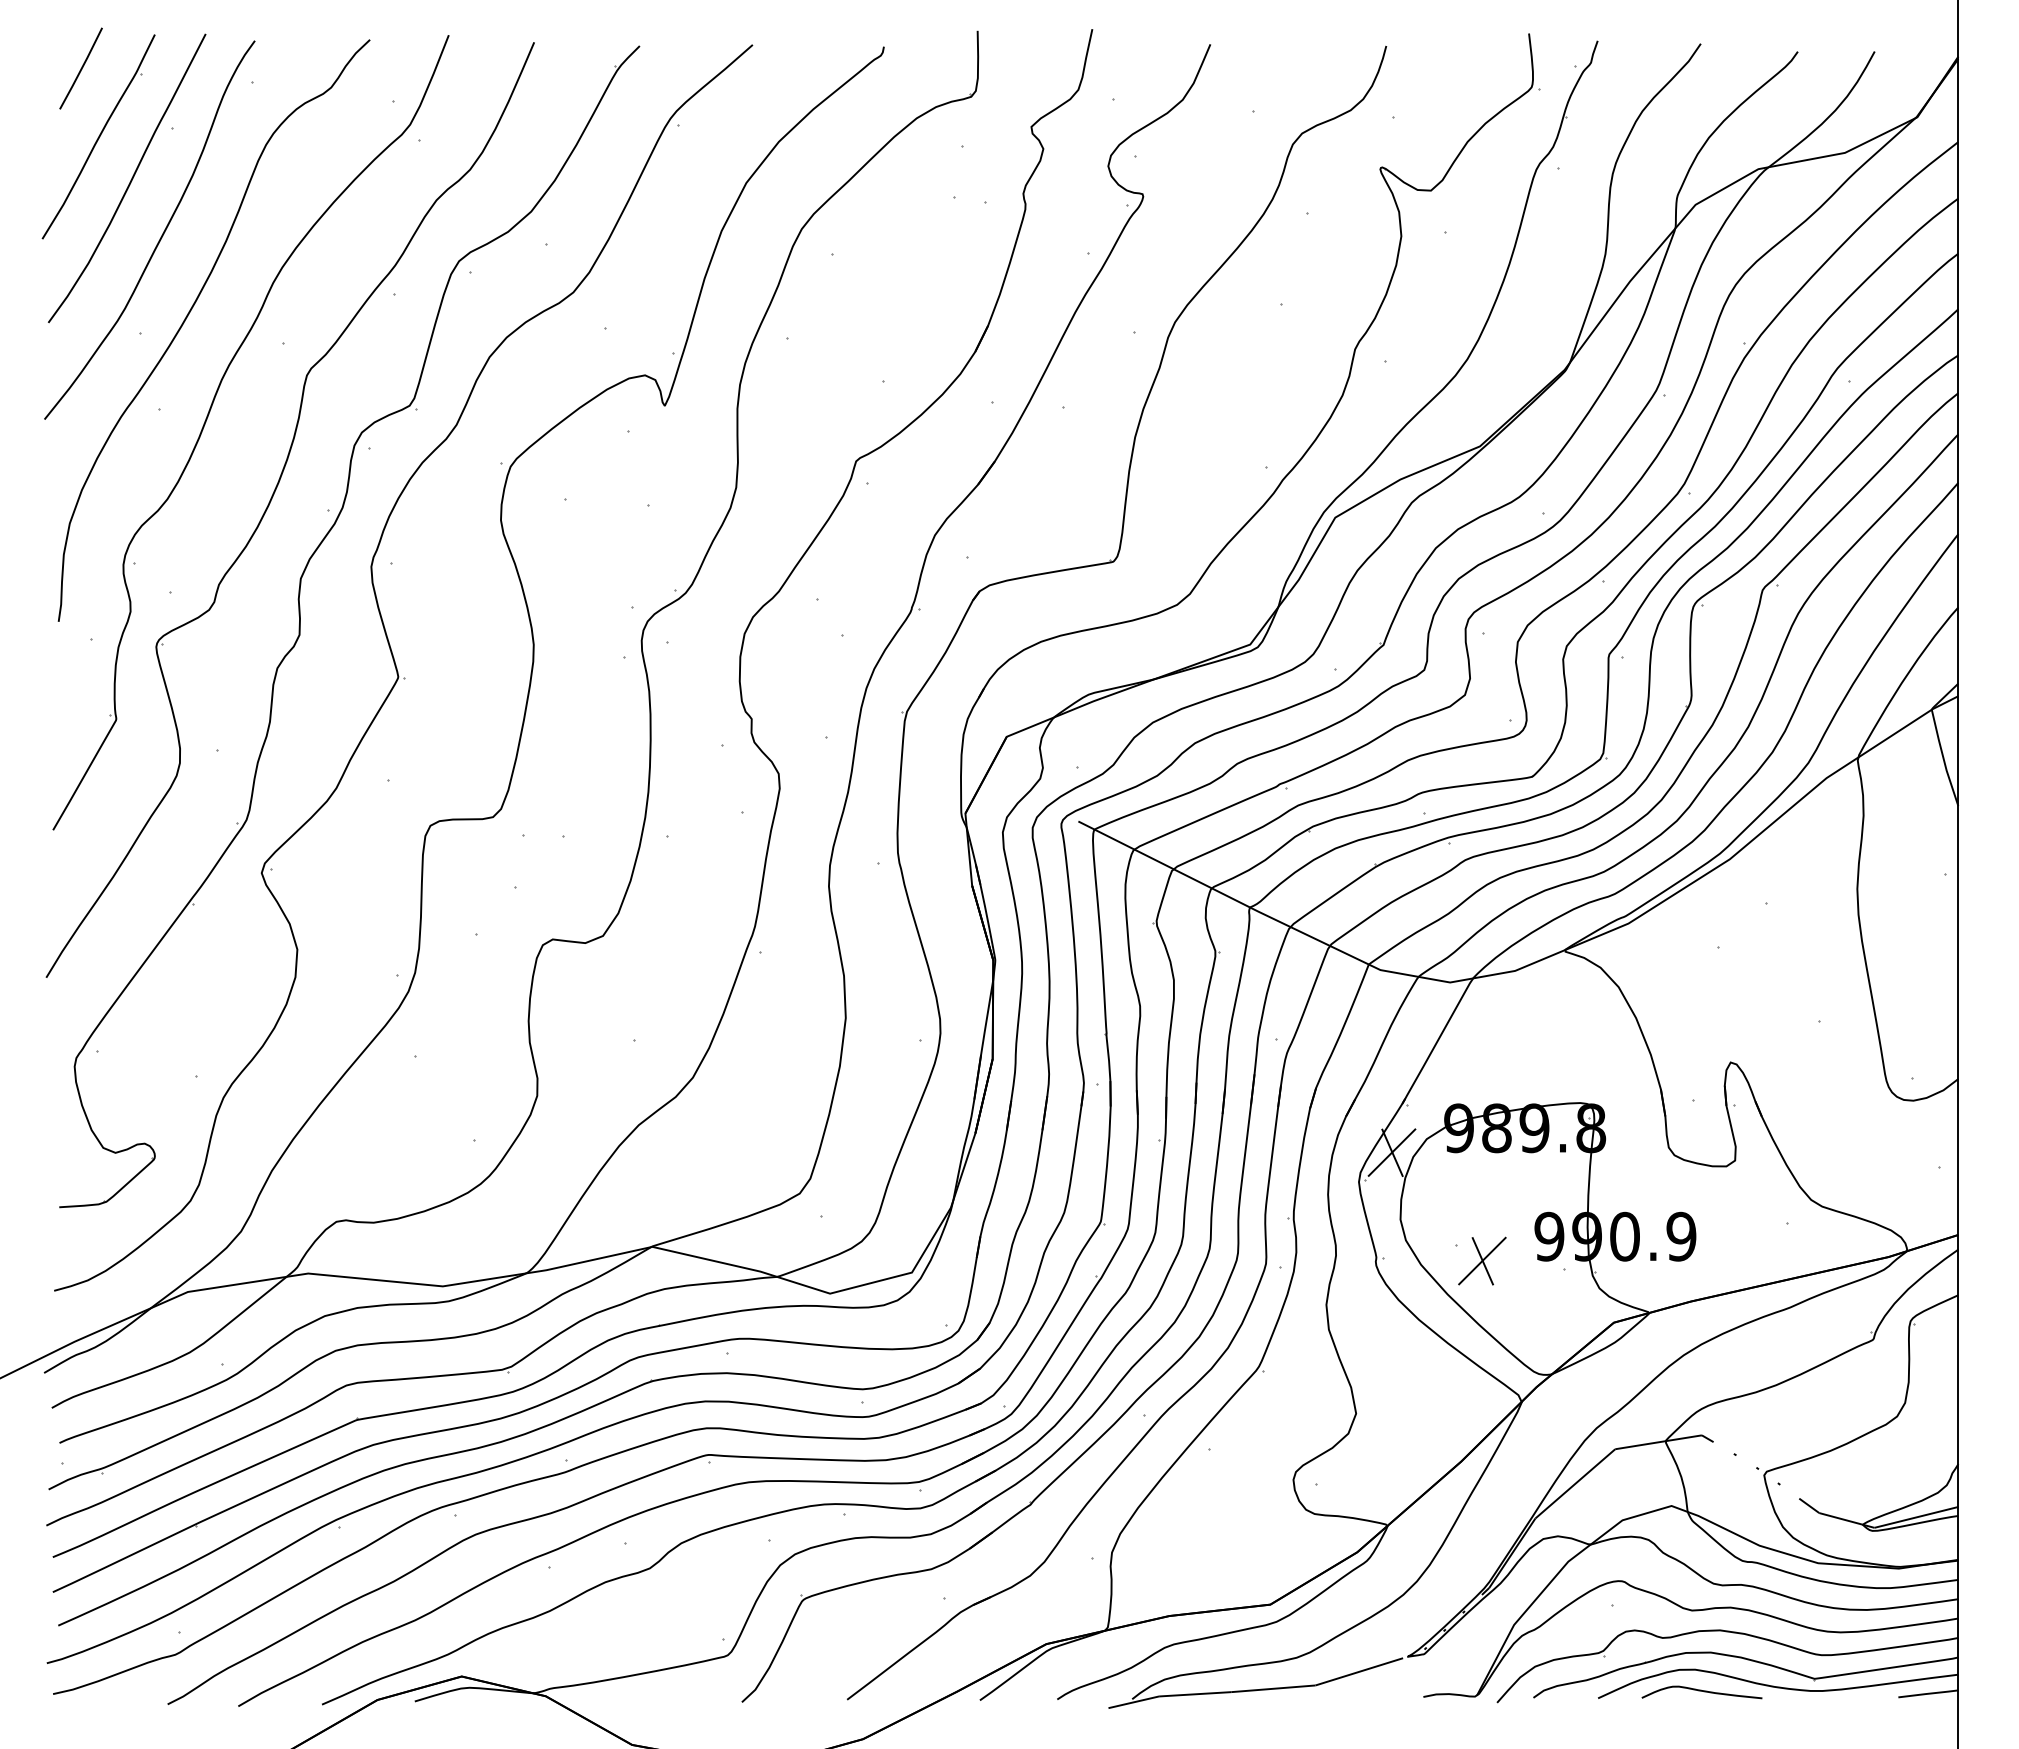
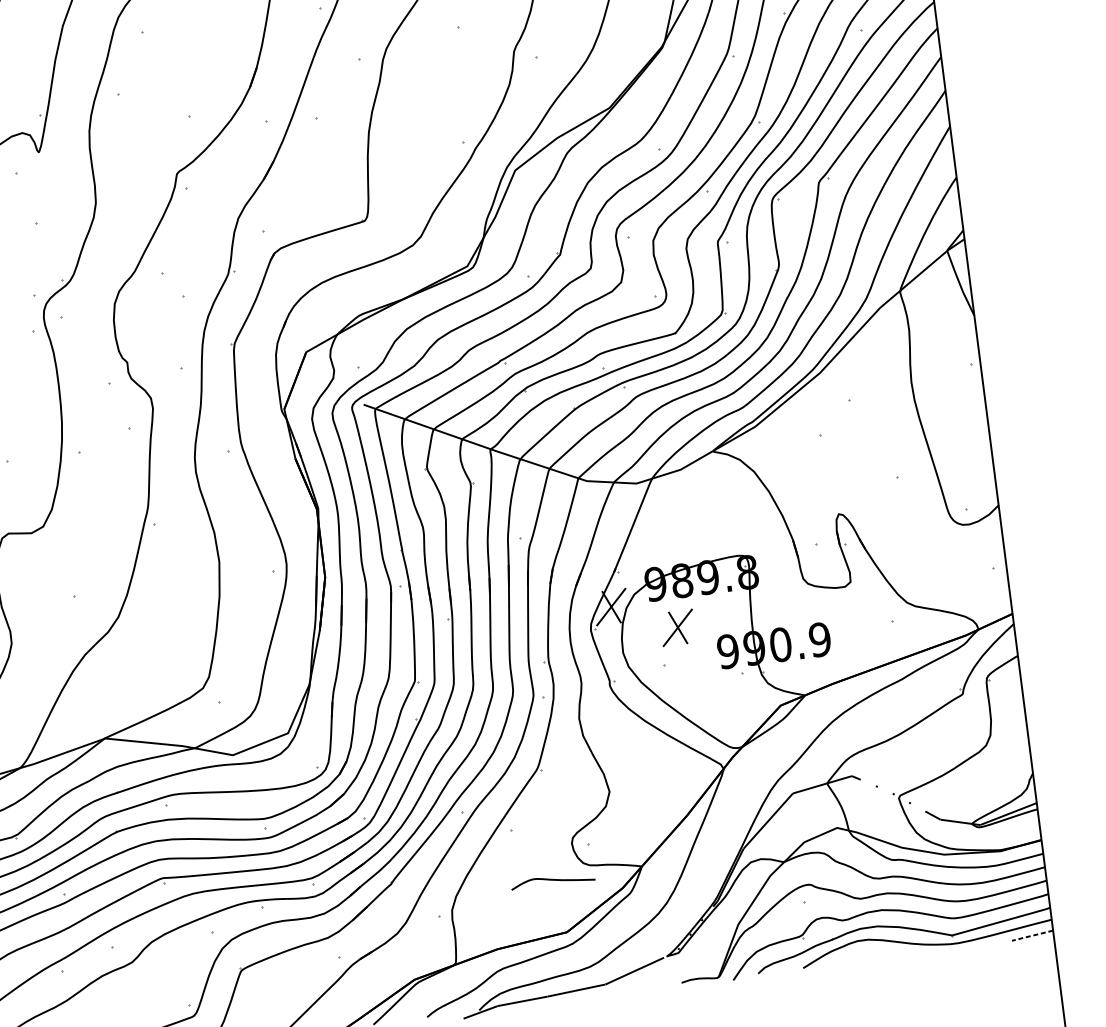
part: (1482, 1260) -> (677, 627), moved
curve: (1701, 1691) -> (552, 880), moved
line: (1928, 1693) -> (1032, 935), solid -> dashed

